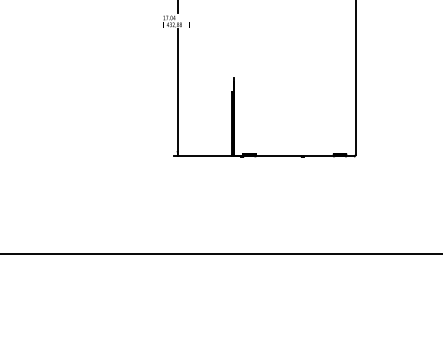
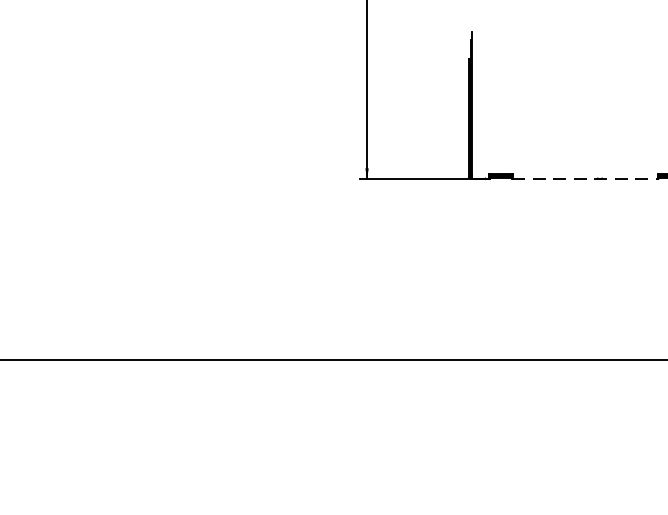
line: (295, 156) -> (586, 178), solid -> dashed

